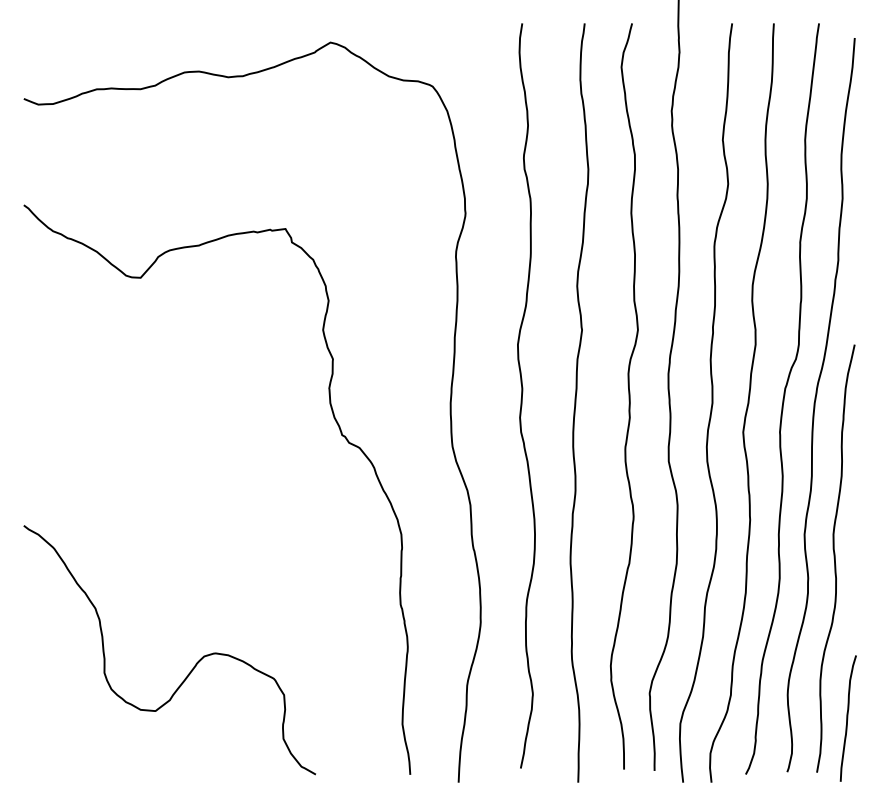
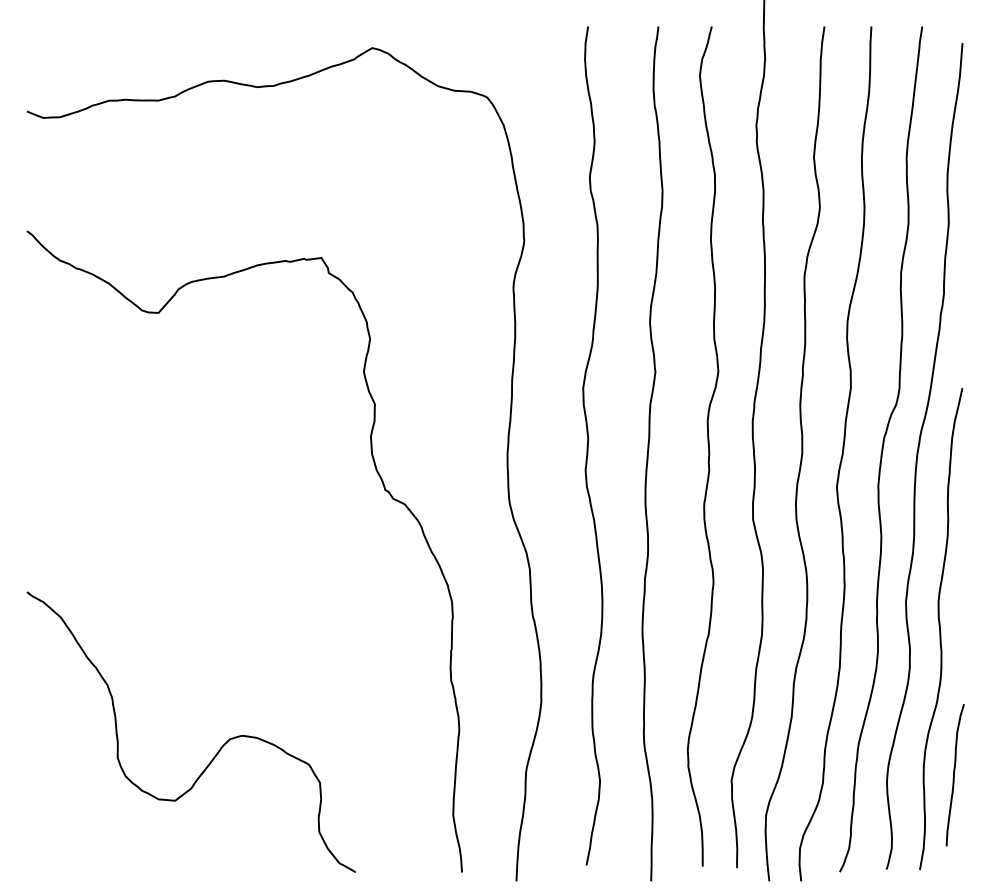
curve: (847, 718) -> (954, 775), moved

